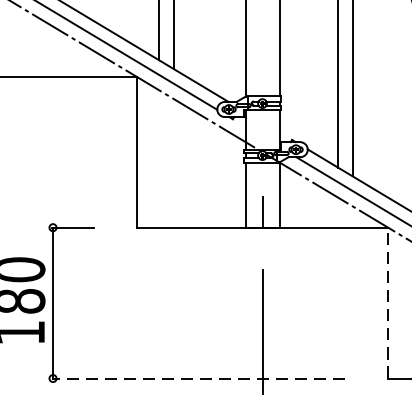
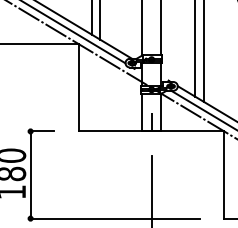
line: (388, 303) -> (224, 175), dashed -> solid
line: (198, 378) -> (114, 218), dashed -> solid

